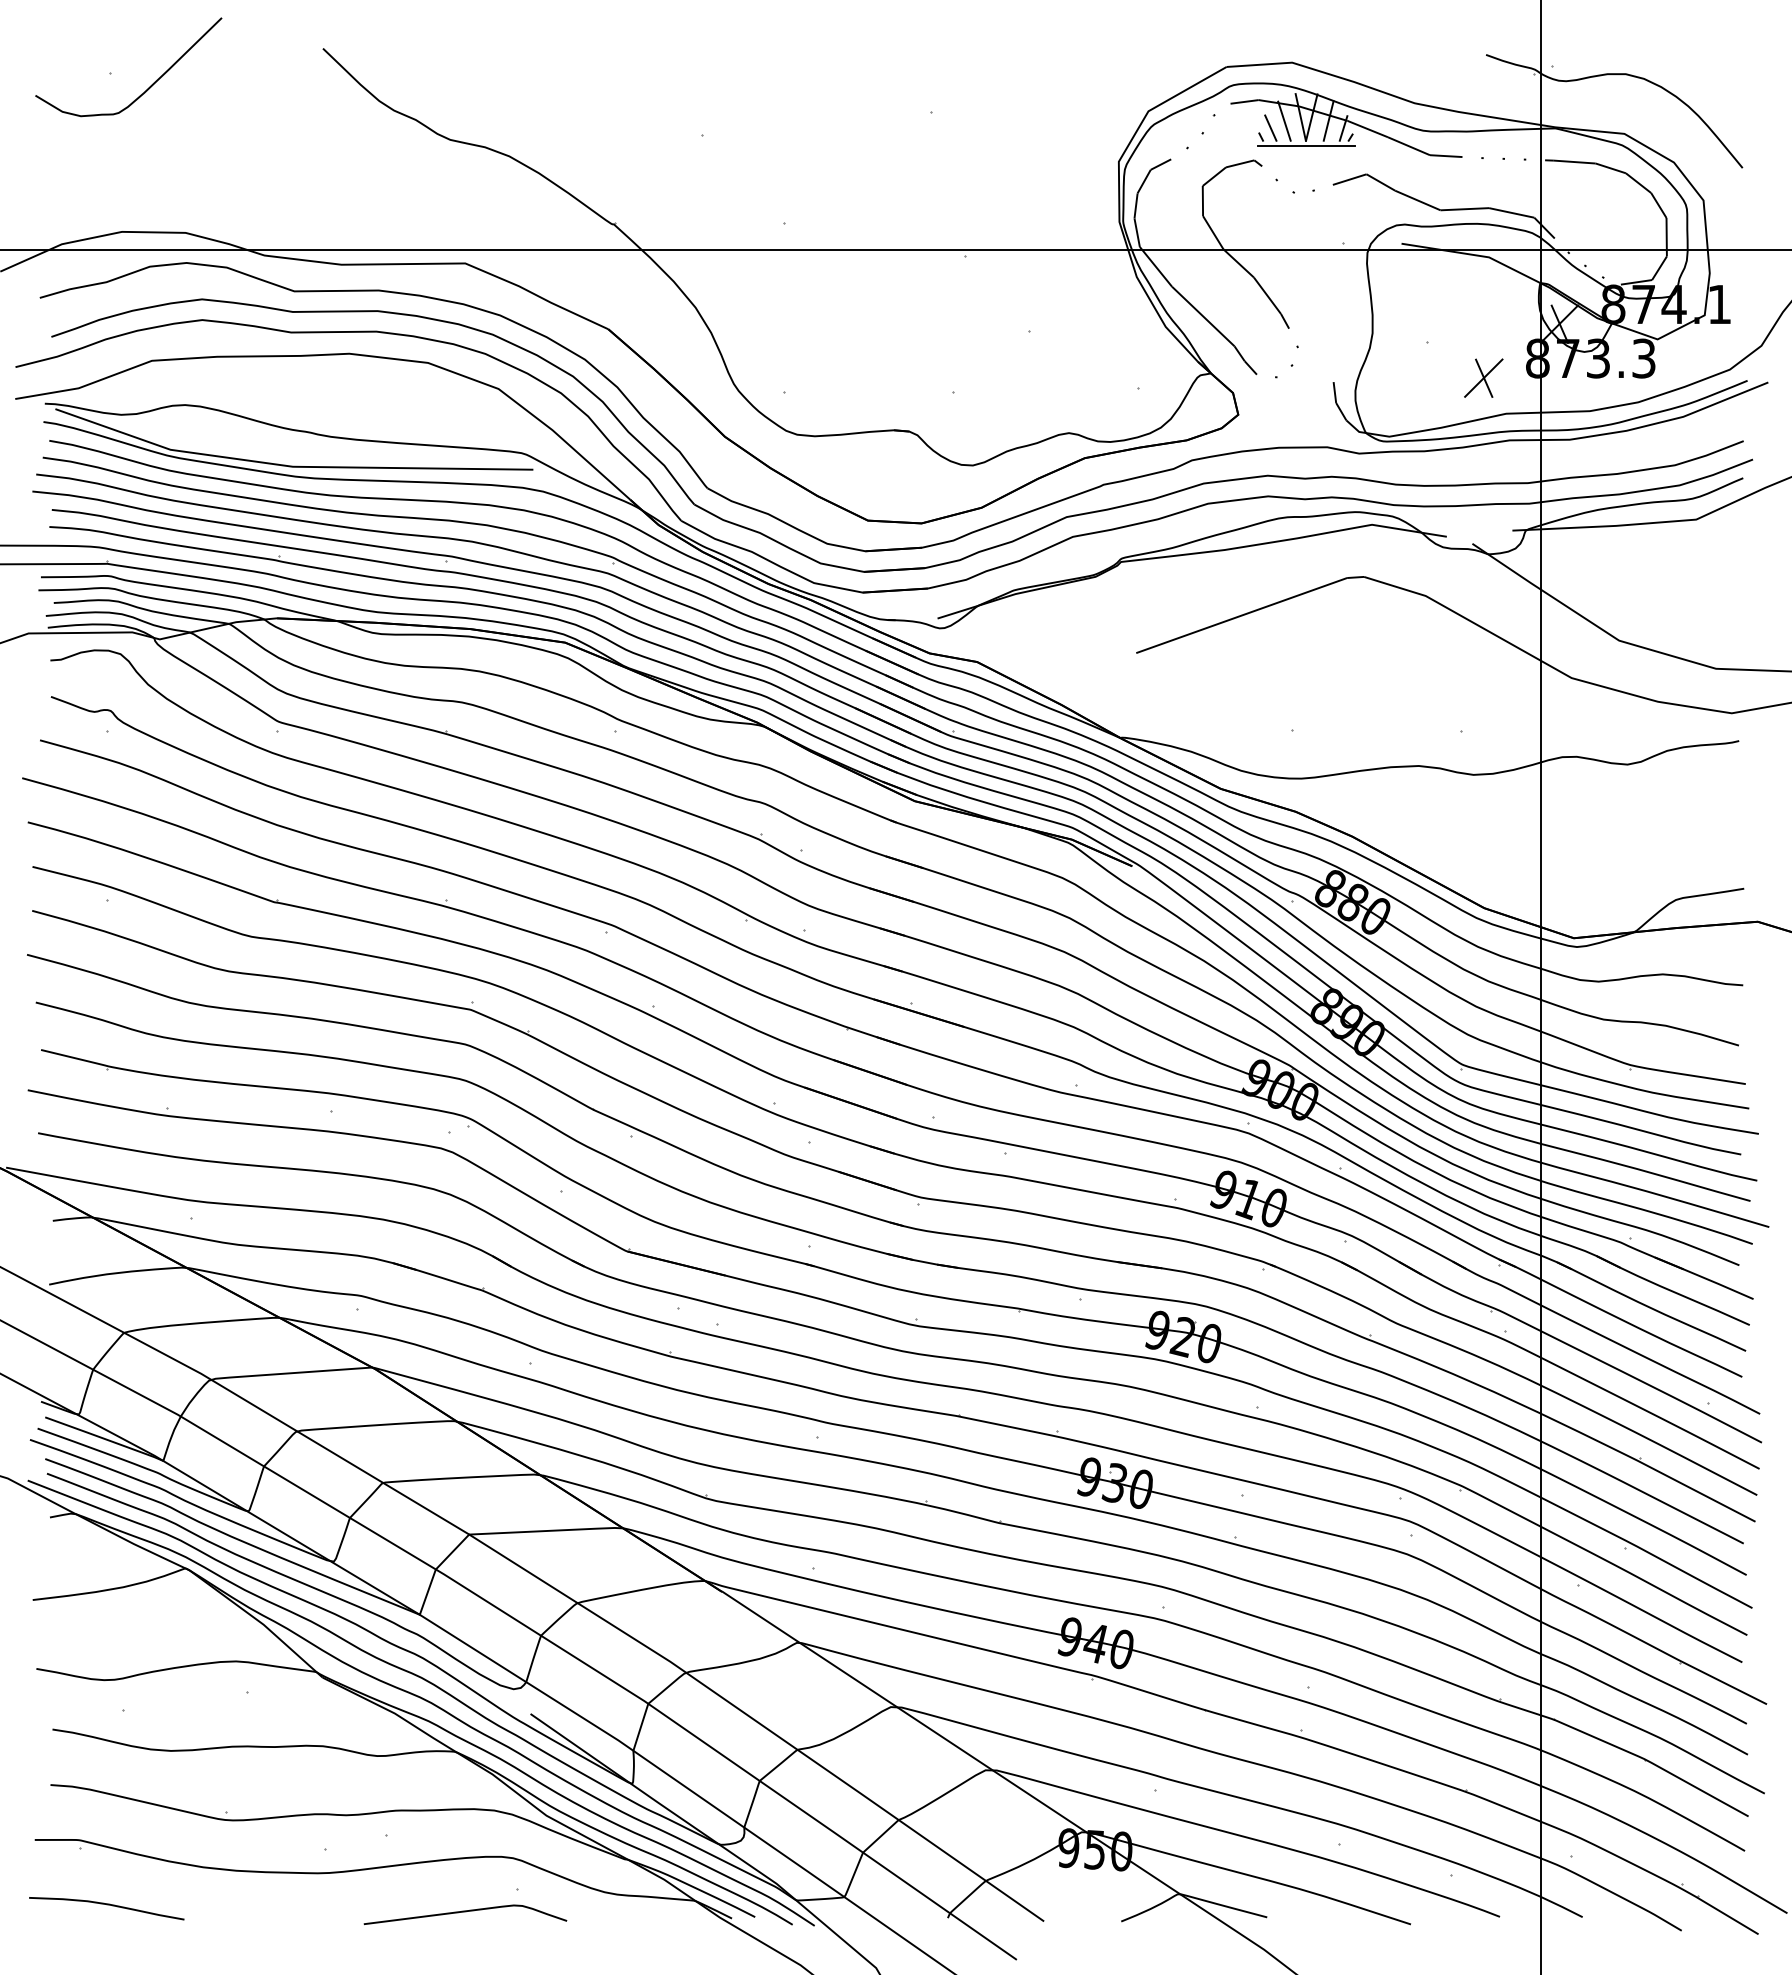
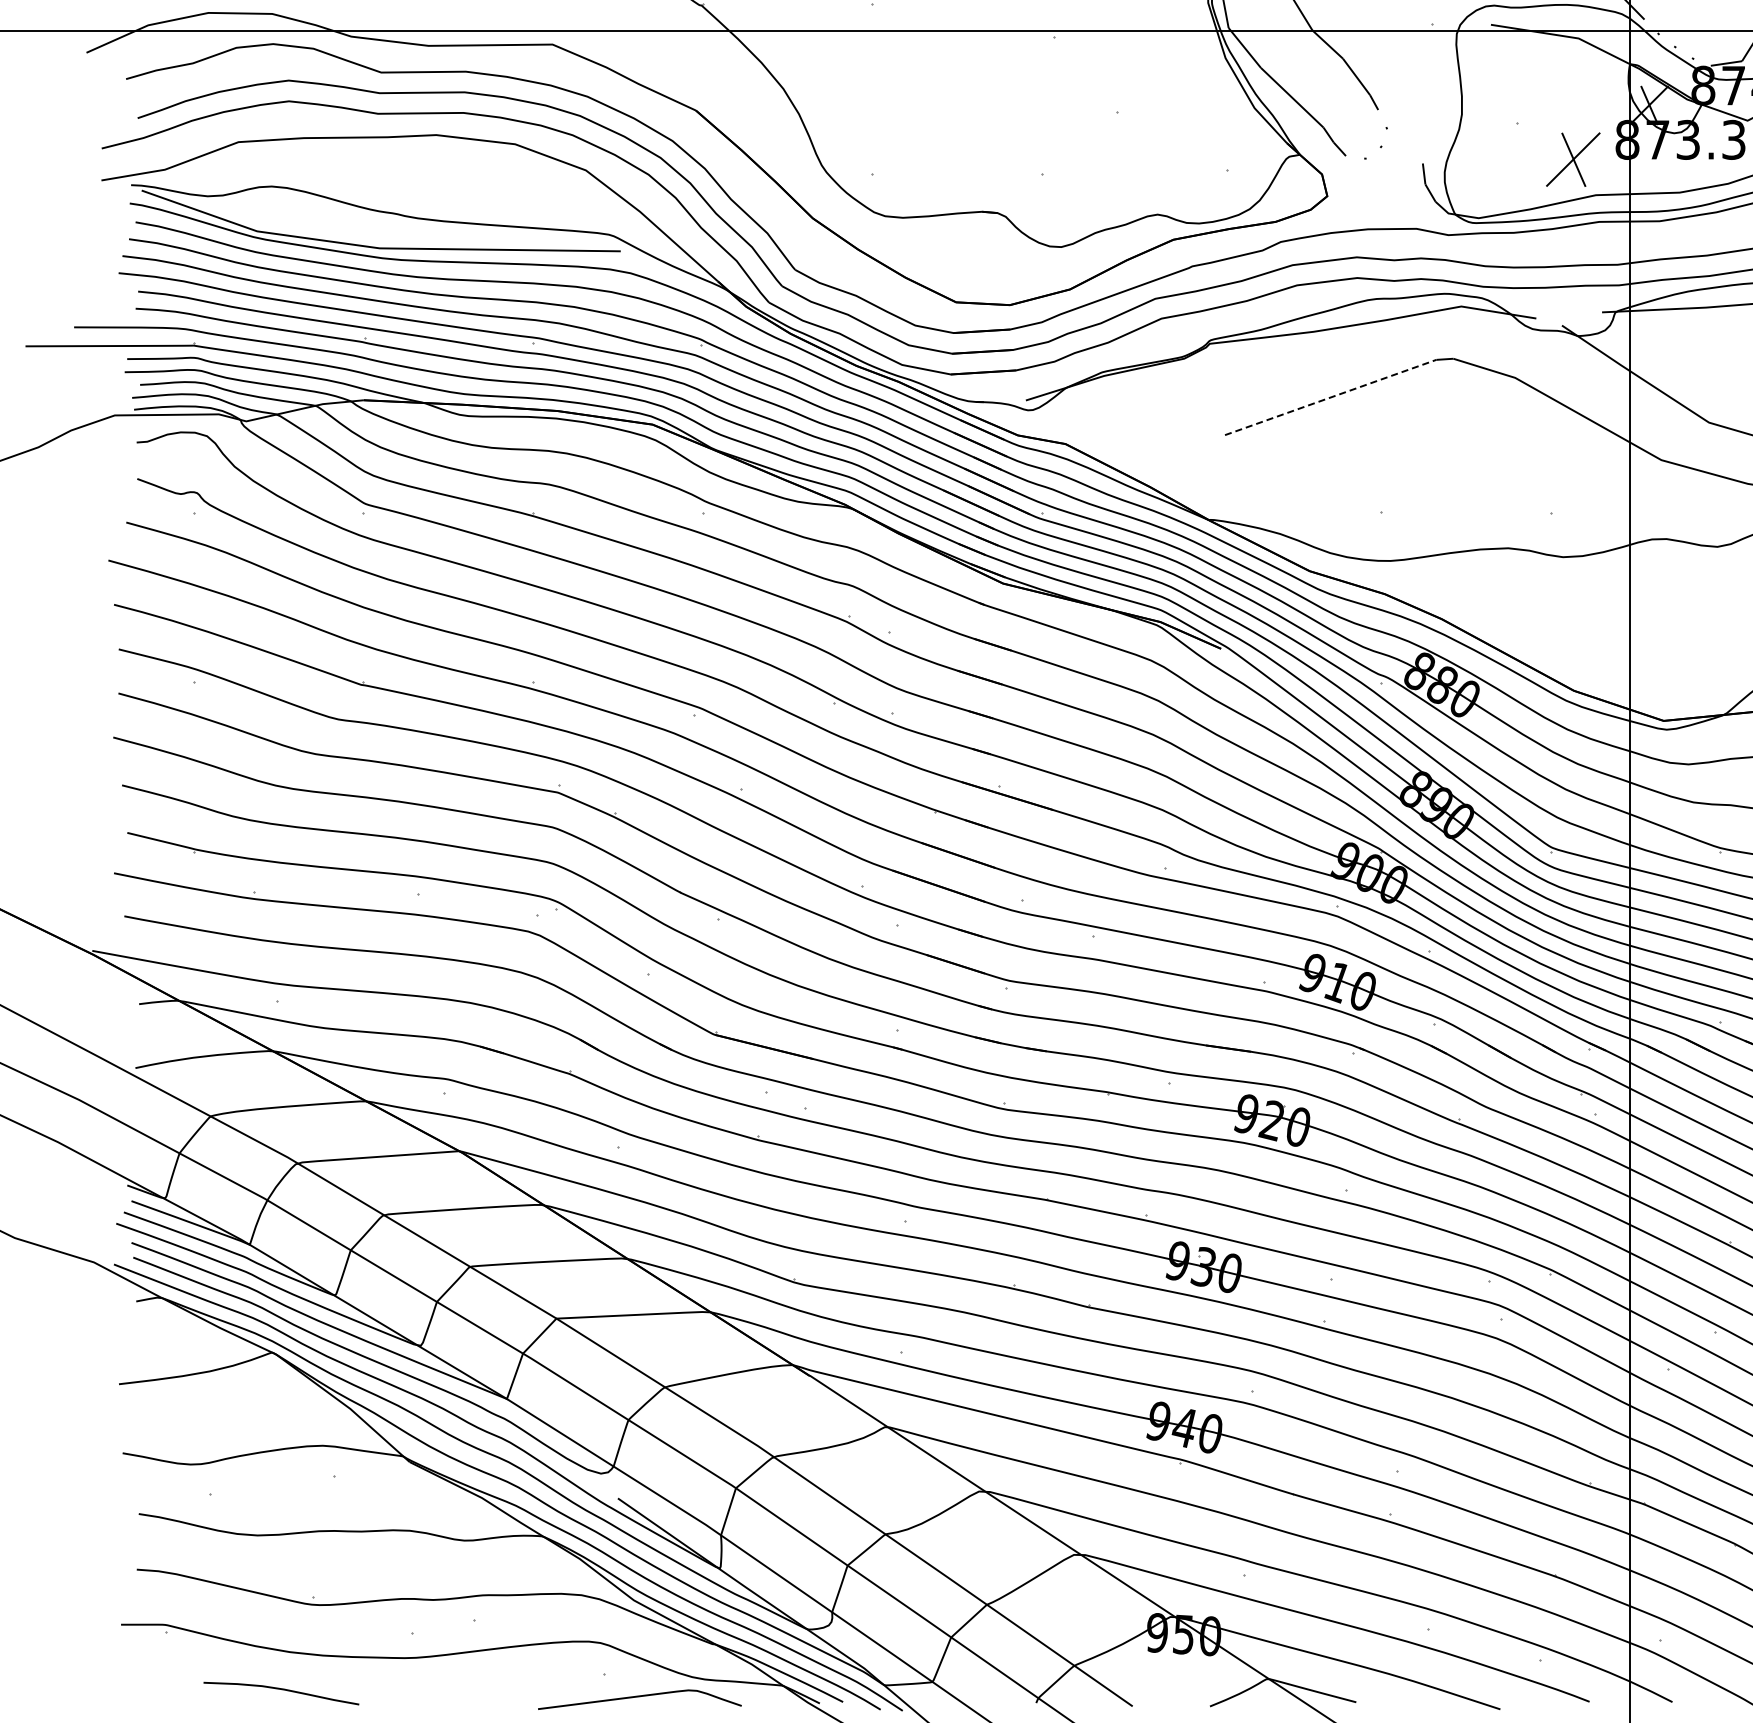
part: (1483, 377) -> (1573, 158), size x1.4
line: (1241, 615) -> (1330, 397), solid -> dashed
curve: (106, 1905) -> (281, 1690), moved
curve: (465, 1912) -> (639, 1697), moved

